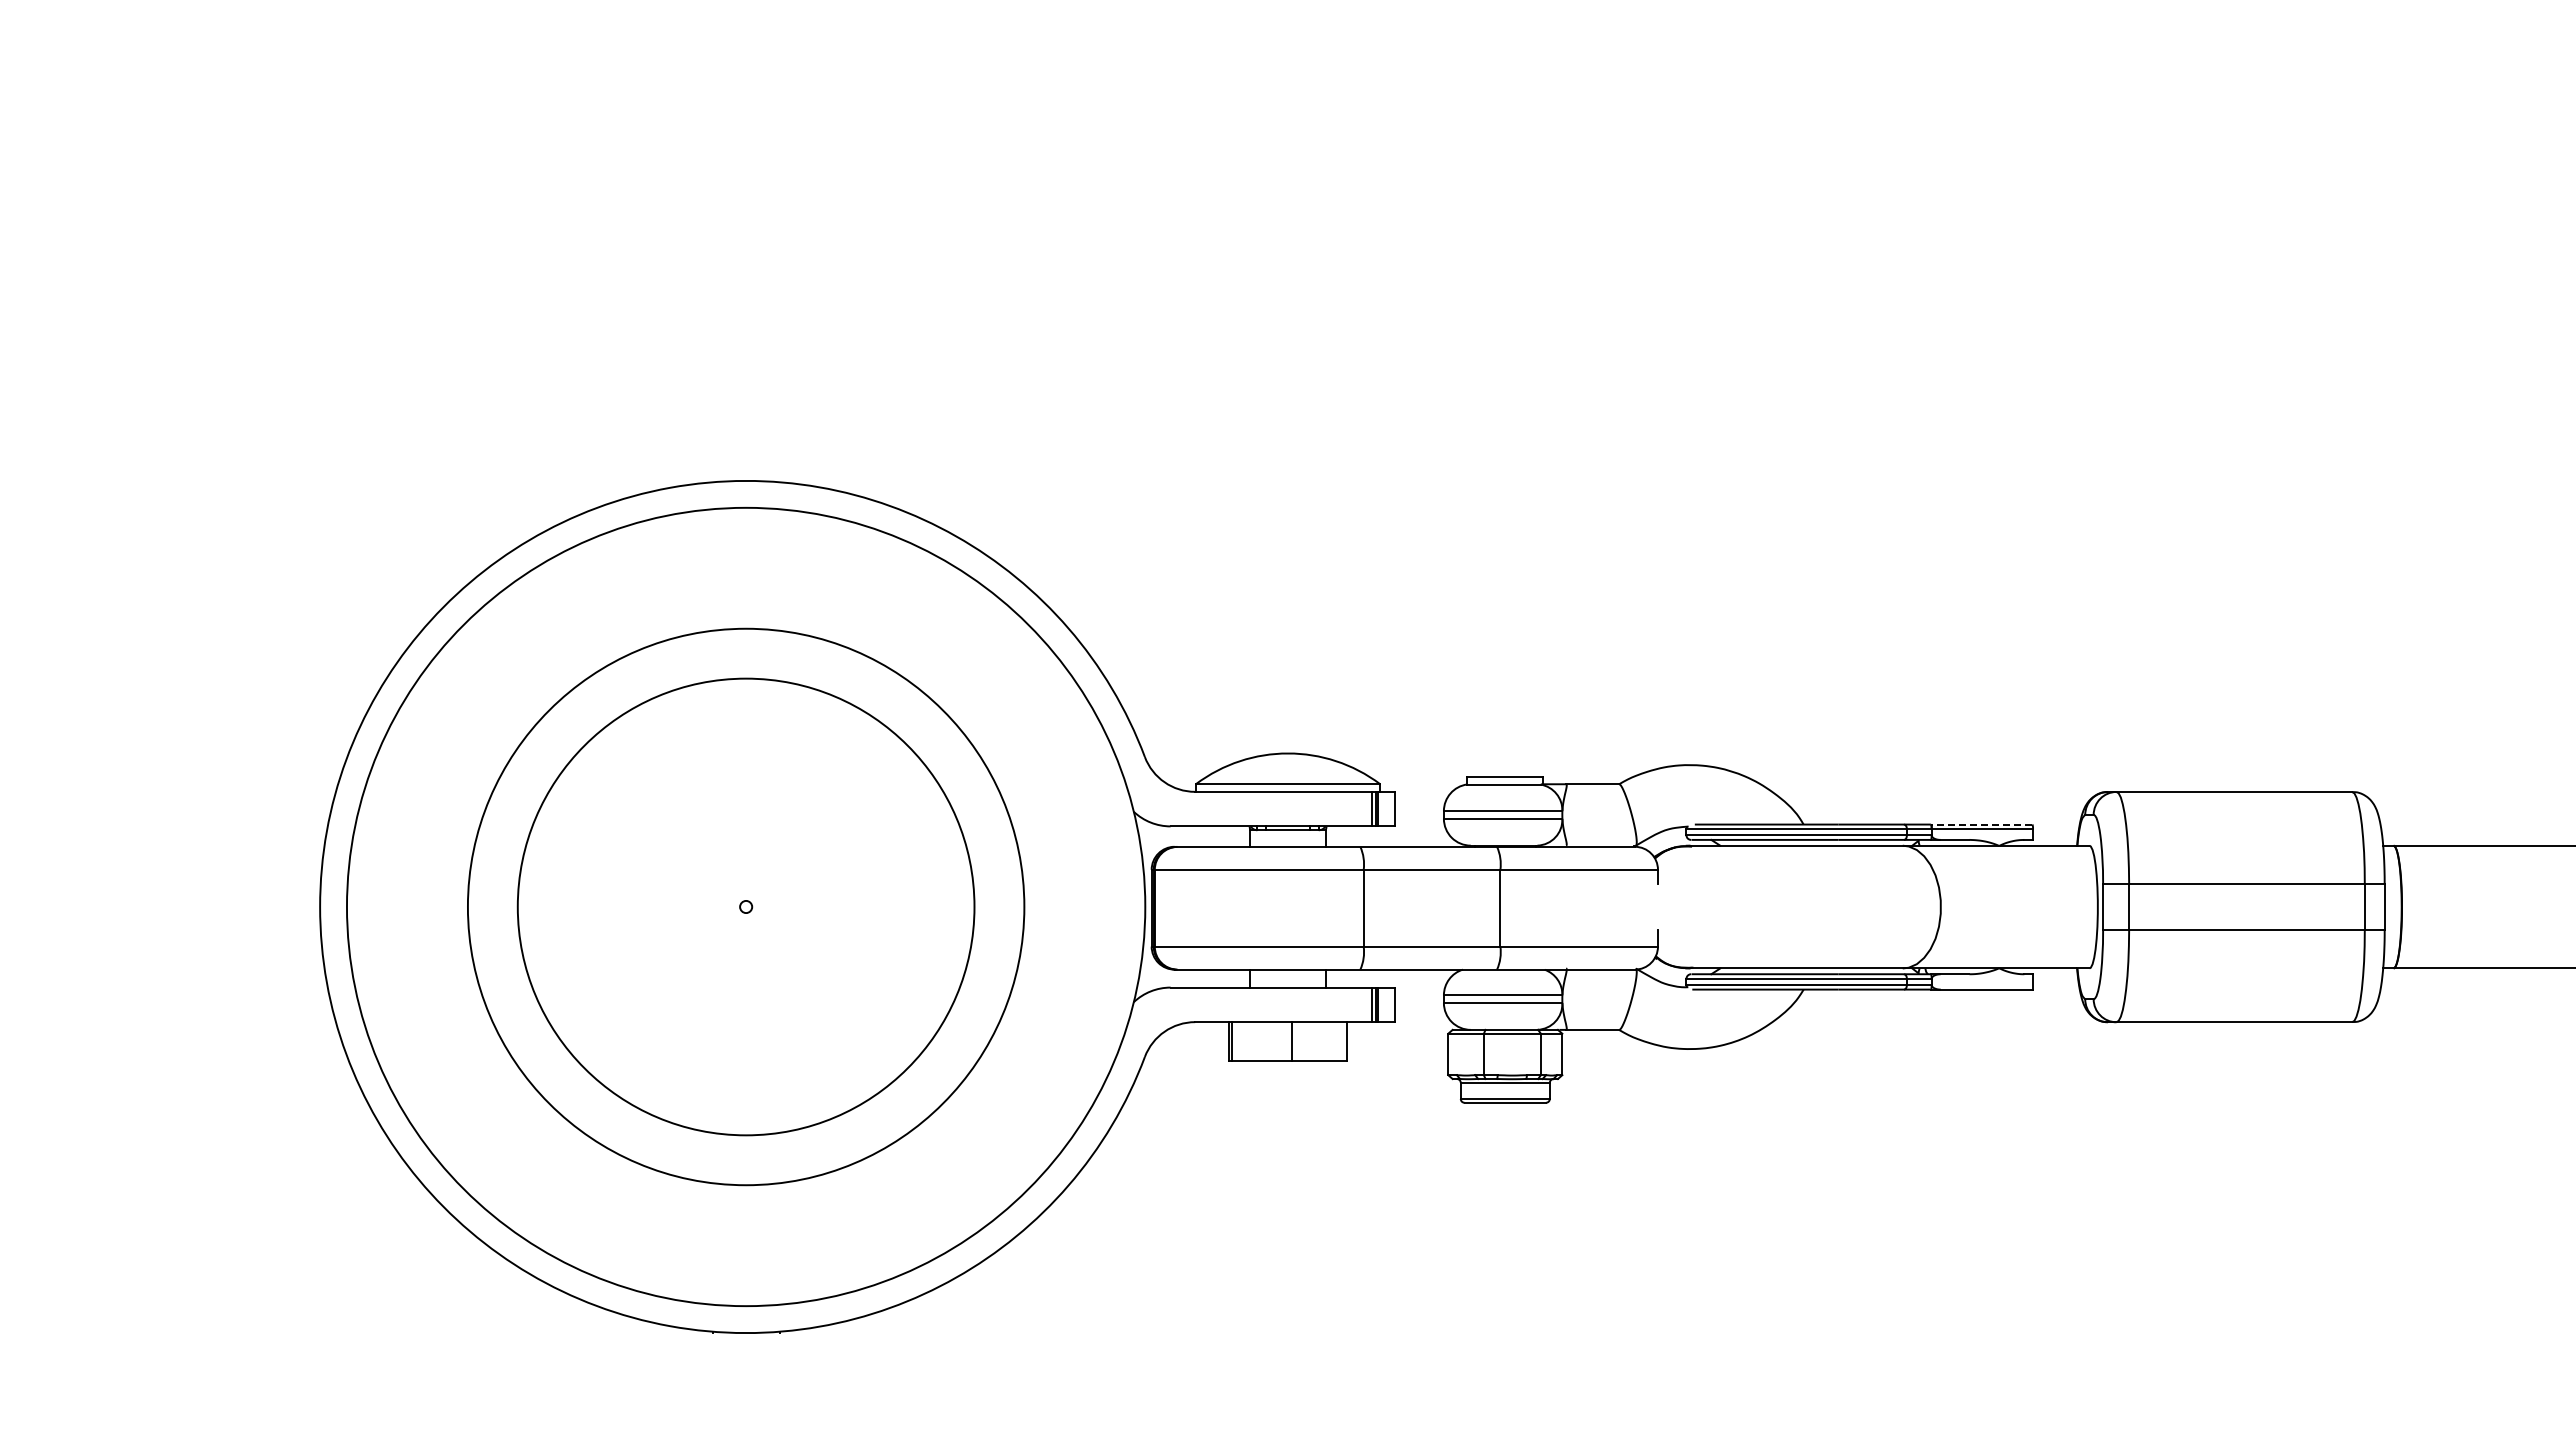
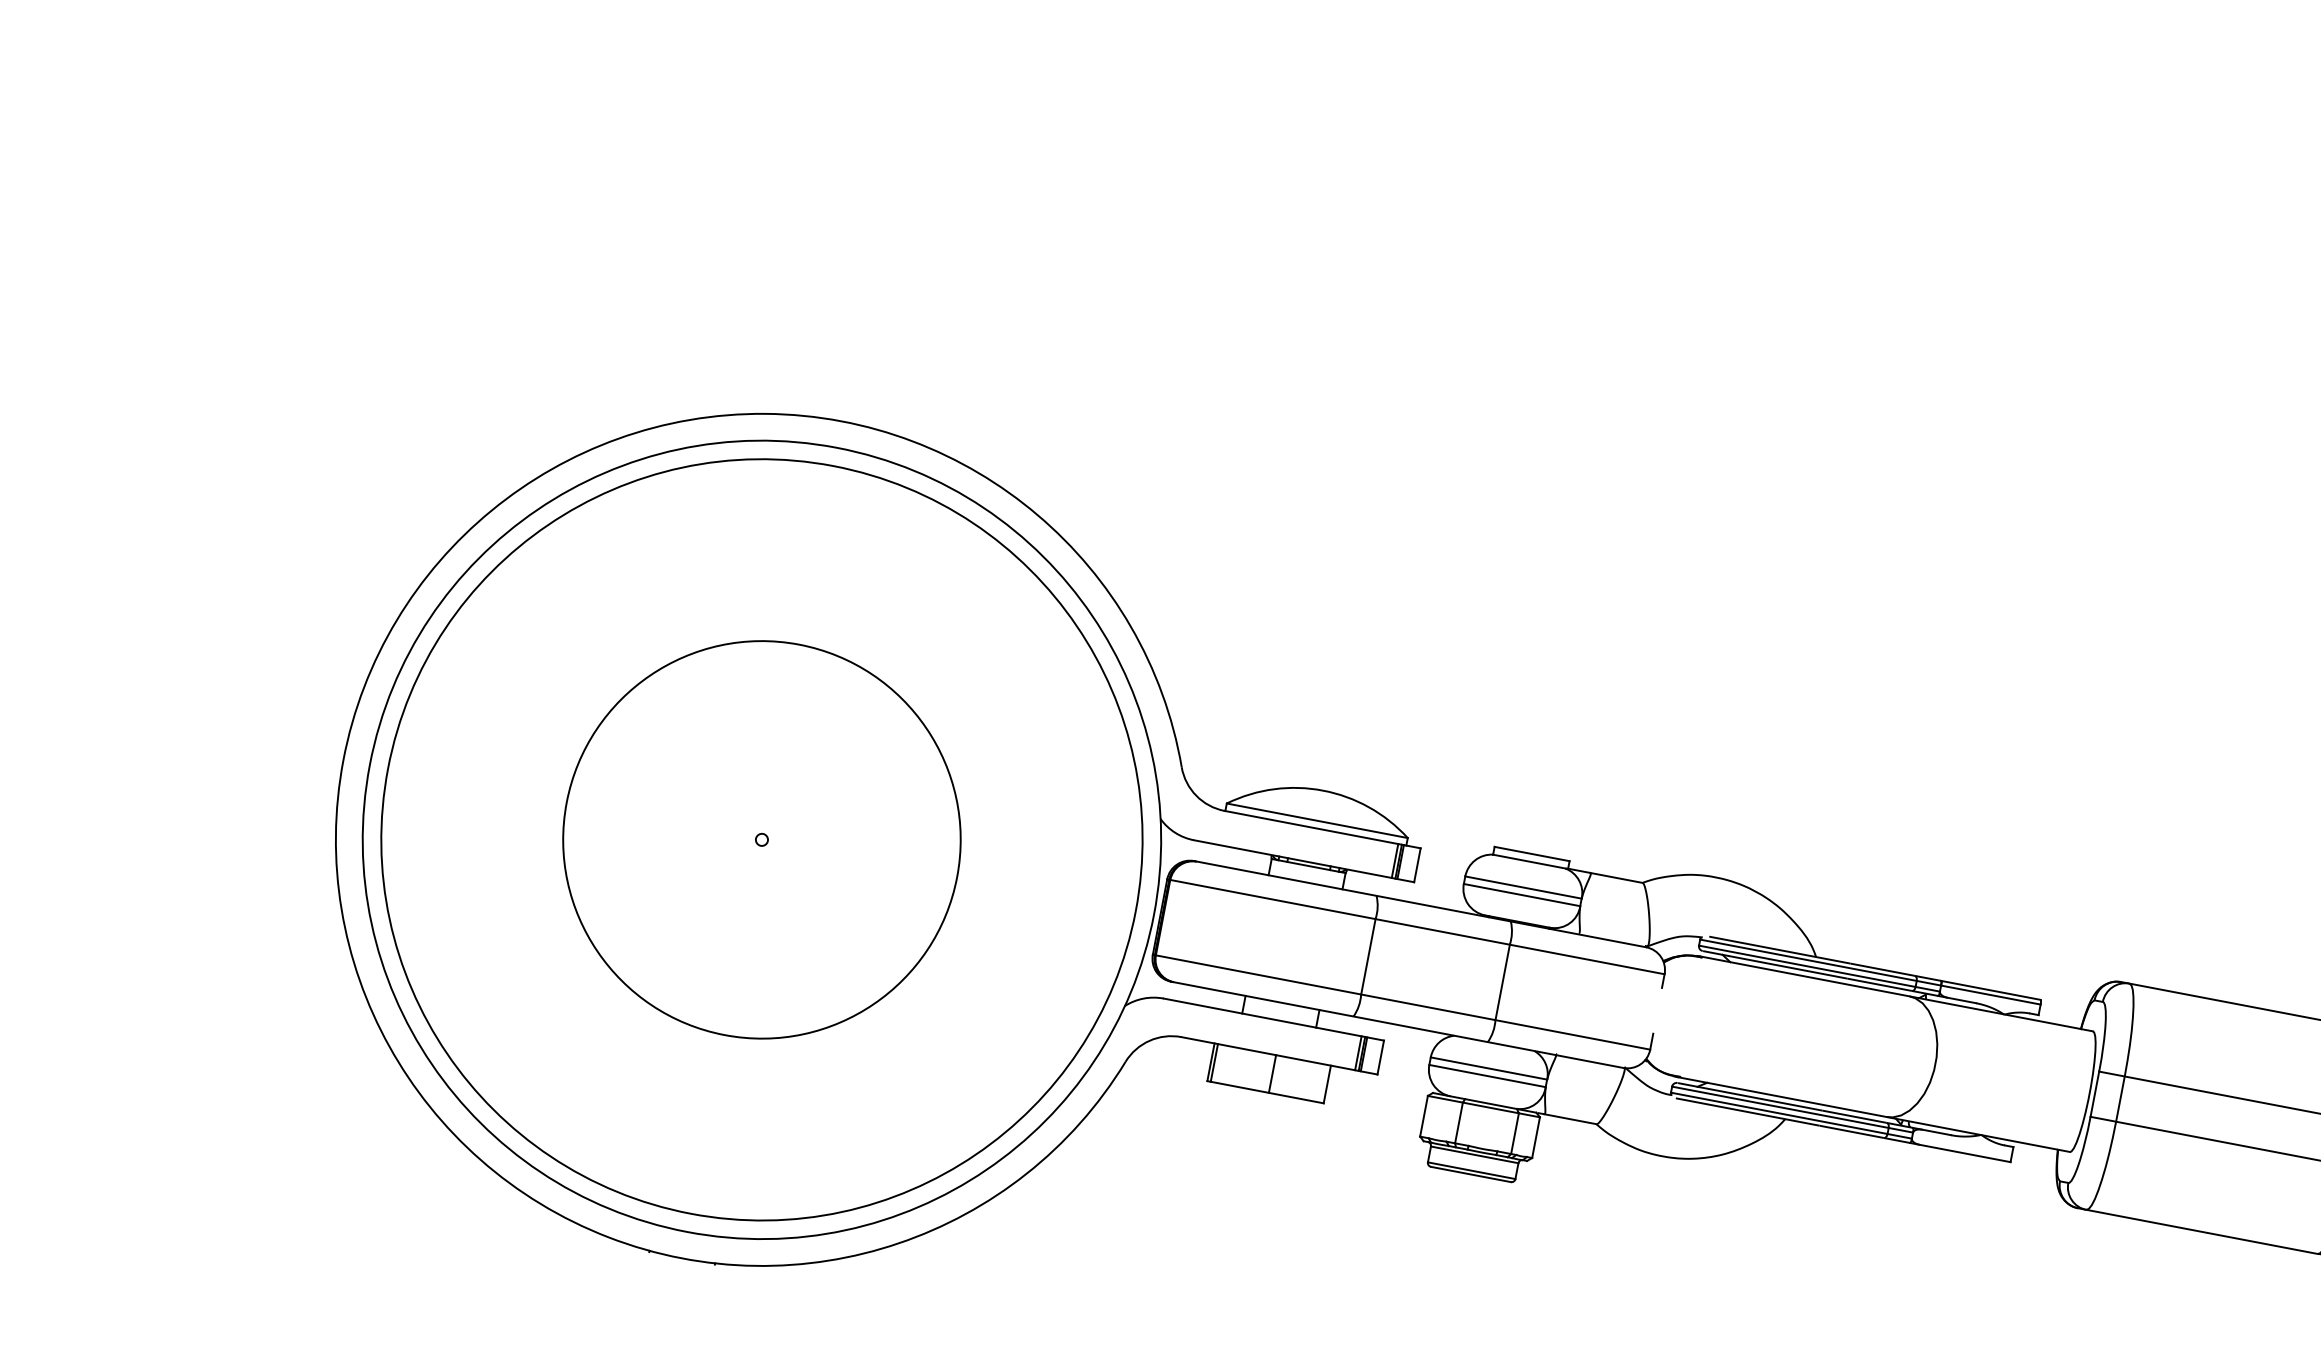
line: (1981, 824) -> (1990, 990), dashed -> solid
circle: (745, 906) -> (761, 839), size x0.71
circle: (745, 906) -> (761, 839), size x1.67

